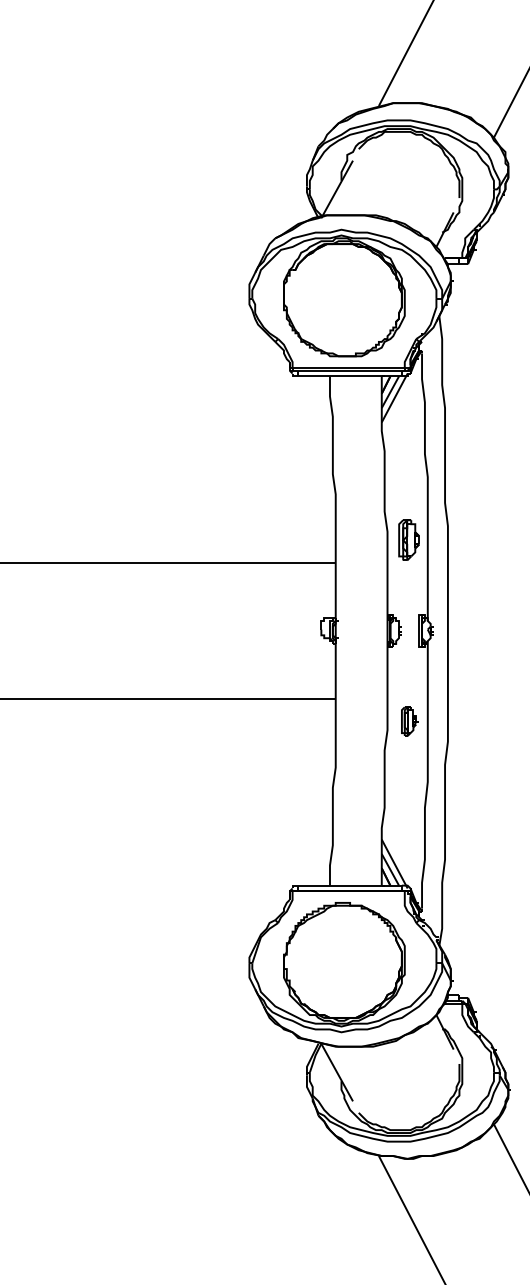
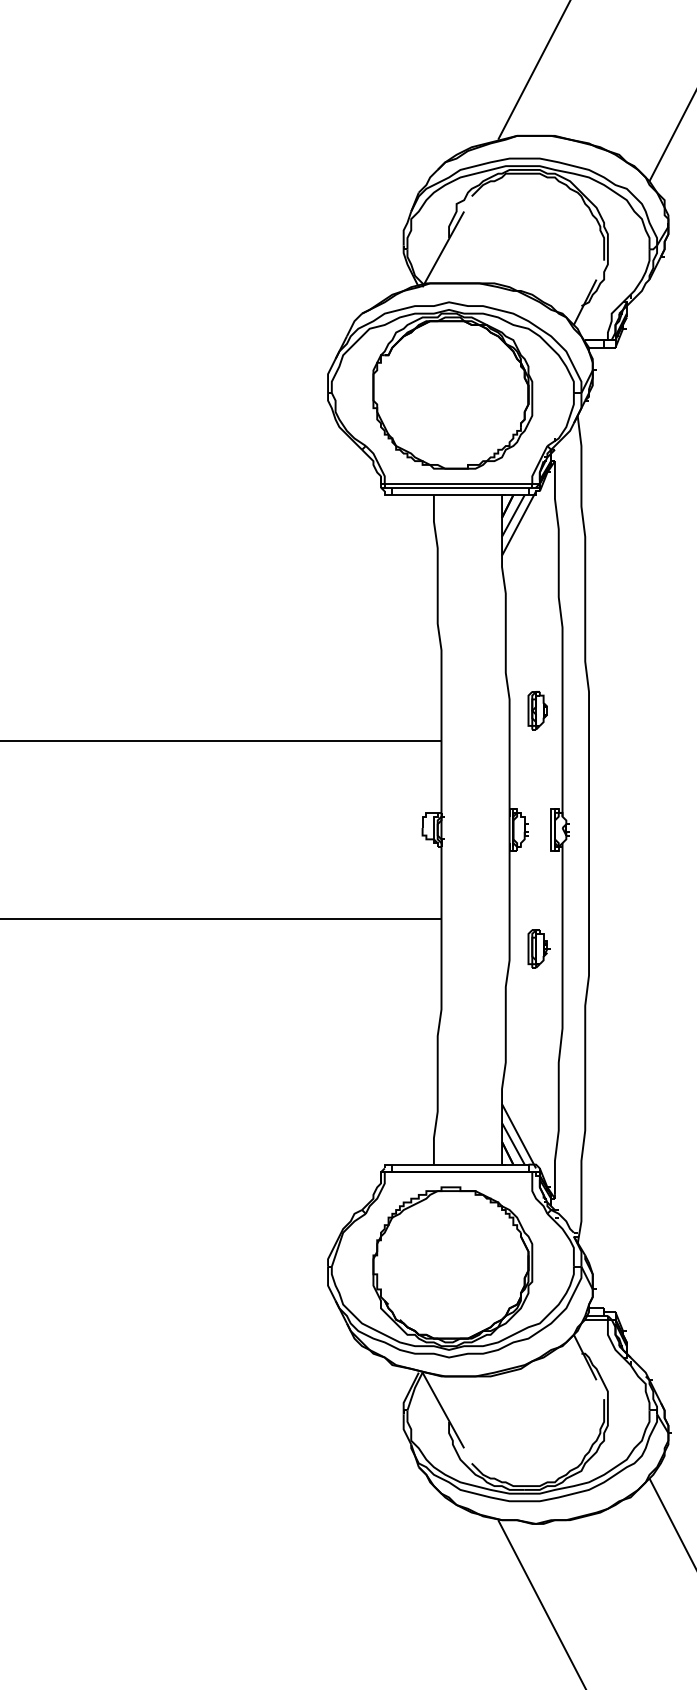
part: (408, 540) -> (537, 710), size x0.71

